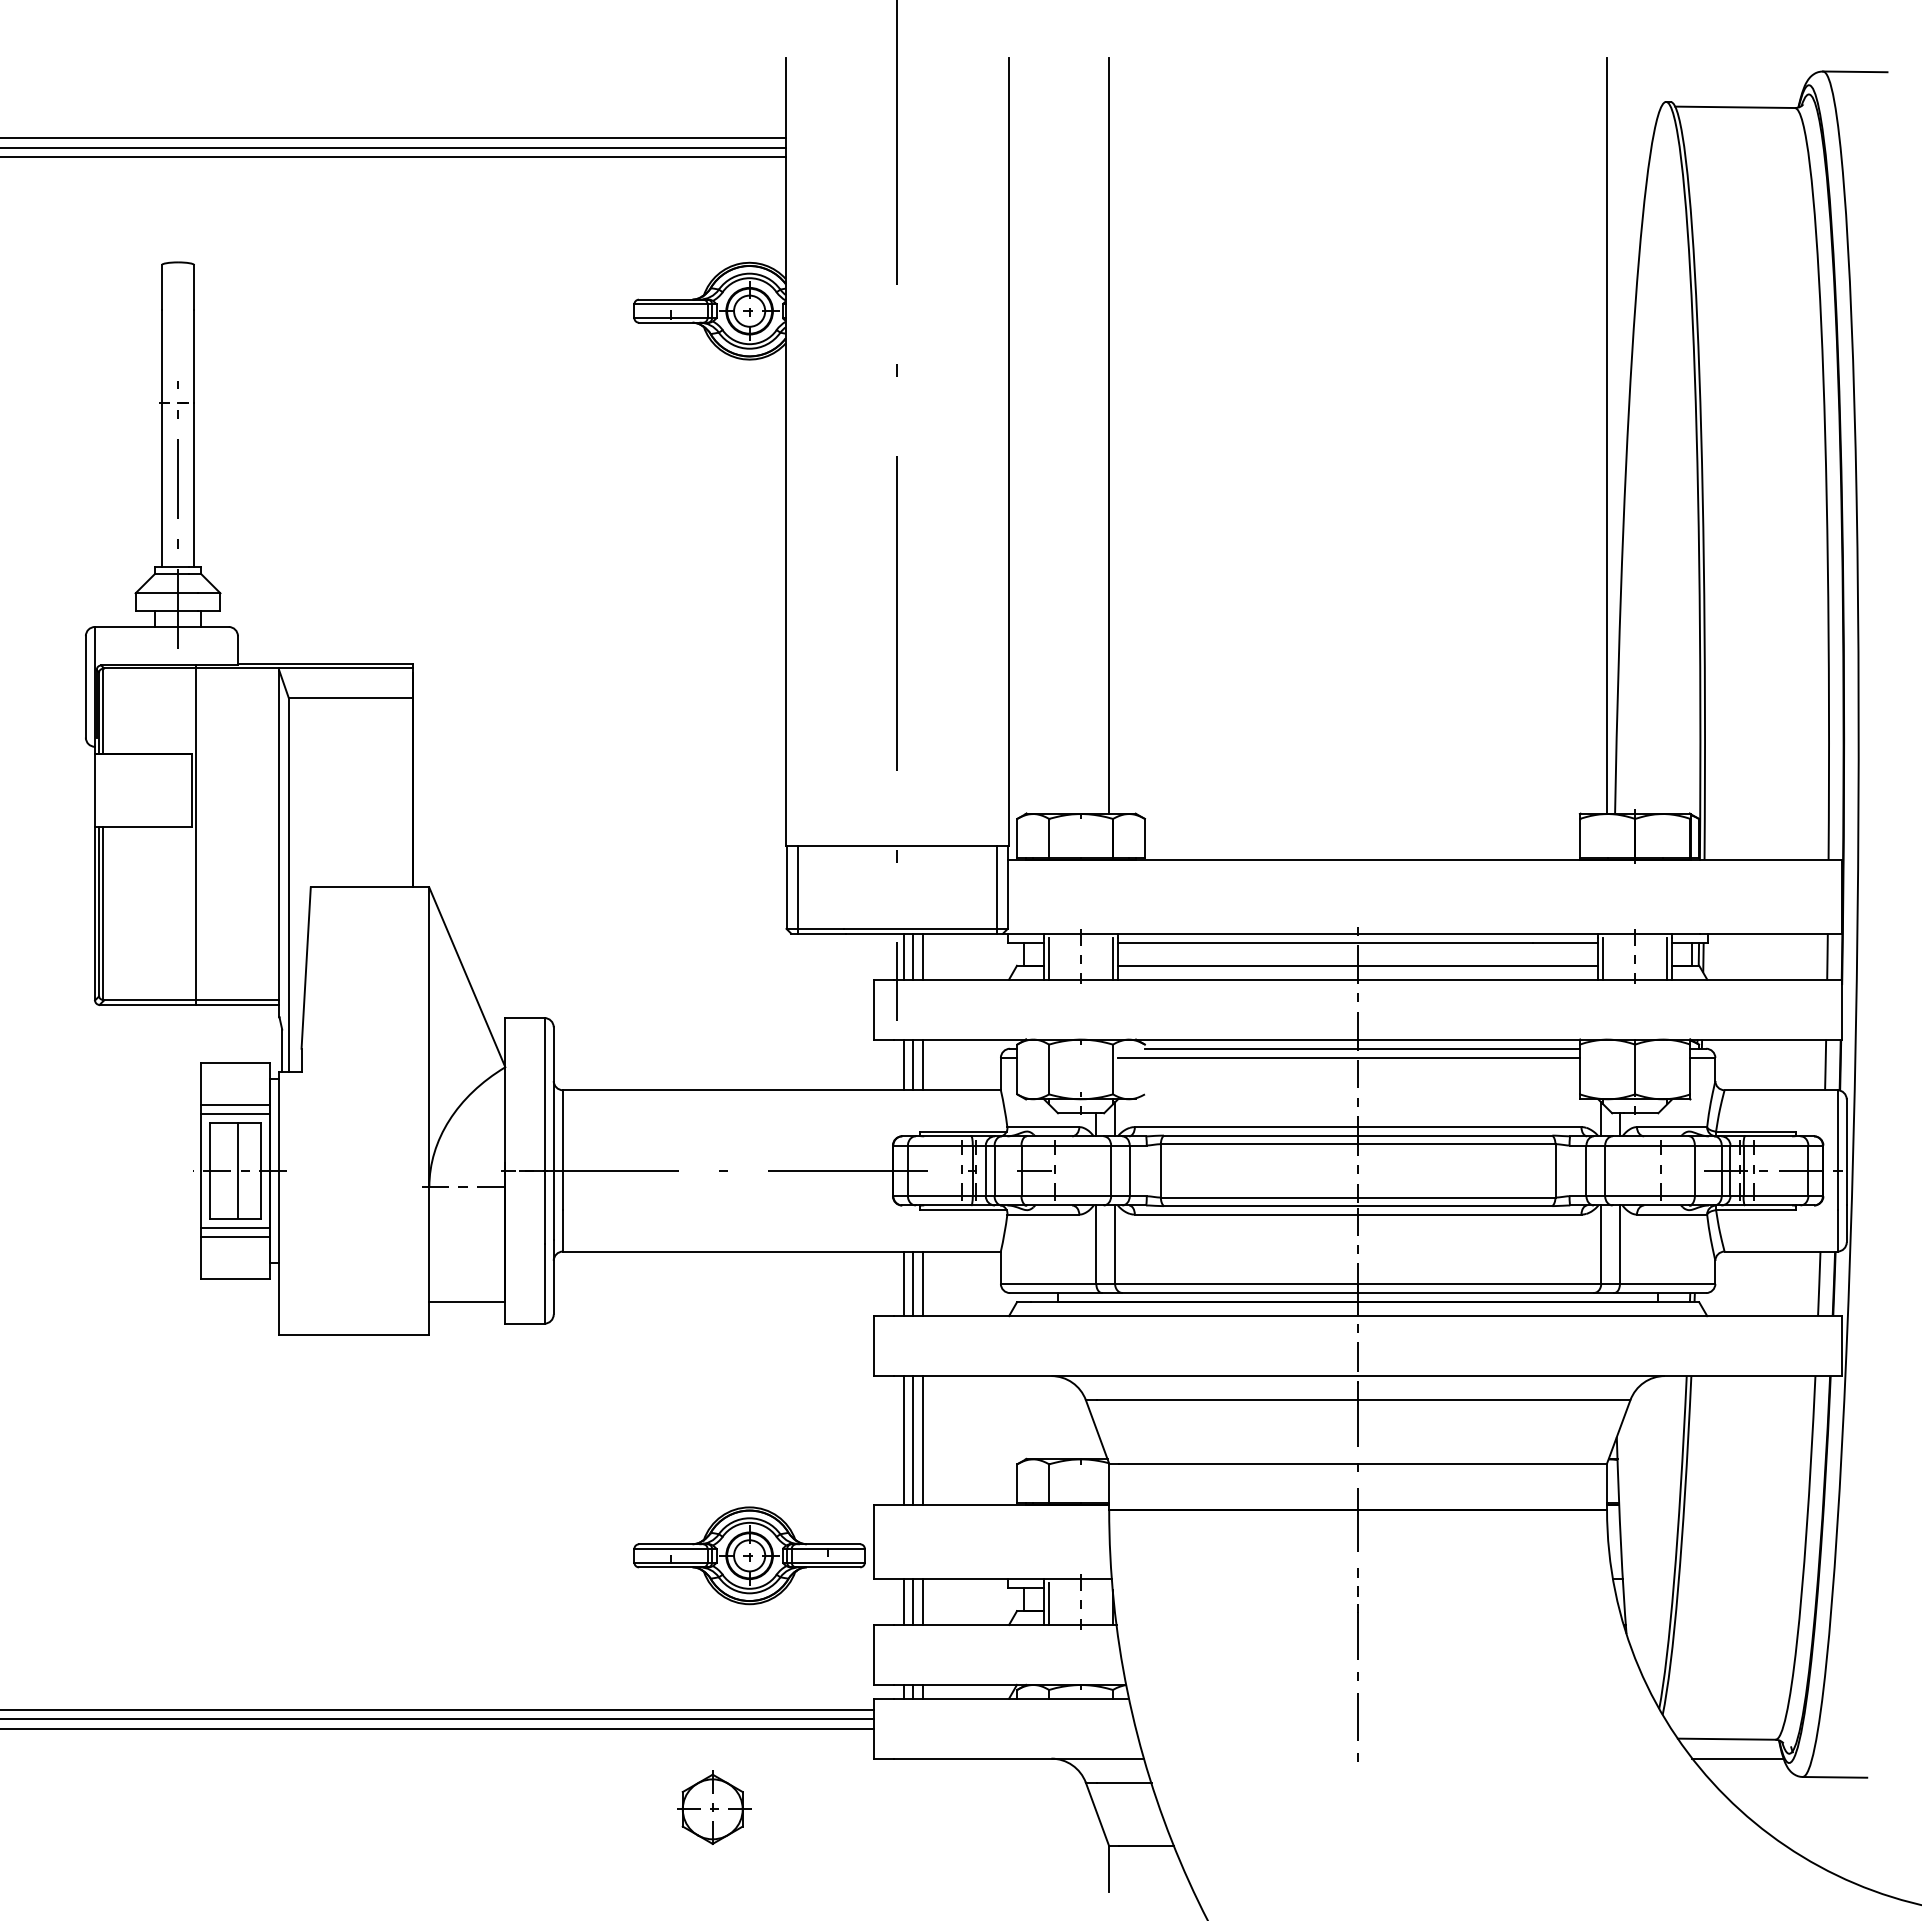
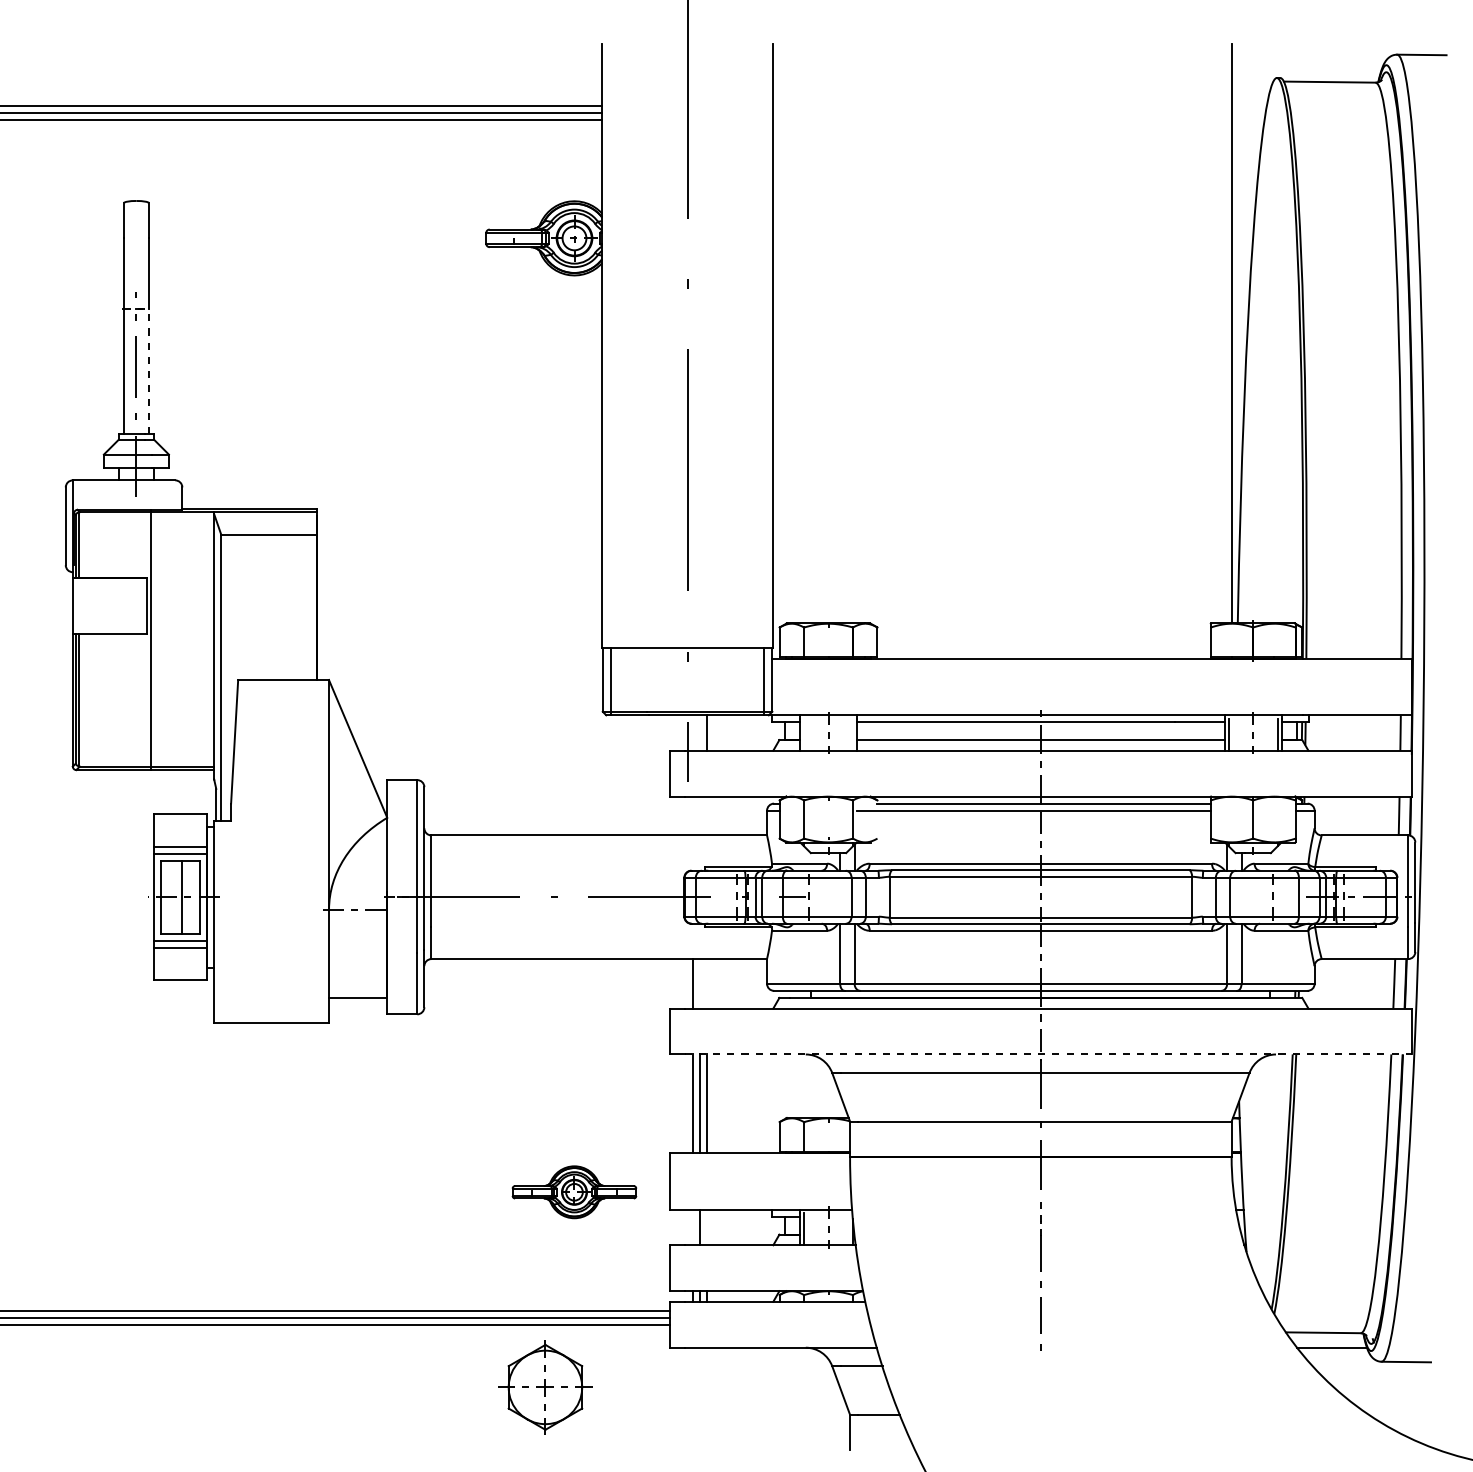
line: (1109, 435) -> (850, 333), removed
line: (194, 485) -> (149, 371), solid -> dashed
line: (904, 956) -> (693, 732), removed
line: (913, 956) -> (700, 732), removed
line: (1049, 958) -> (804, 734), removed
line: (1112, 958) -> (852, 734), removed
line: (904, 1064) -> (693, 815), removed
line: (913, 1064) -> (700, 815), removed
line: (922, 1064) -> (706, 815), removed
line: (913, 1283) -> (700, 983), removed
line: (922, 1283) -> (706, 983), removed
line: (1368, 1376) -> (1048, 1054), solid -> dashed
part: (749, 1555) -> (574, 1192), size x0.7
line: (904, 1601) -> (693, 1227), removed
line: (922, 1601) -> (706, 1227), removed
part: (714, 1807) -> (547, 1385), size x1.6

